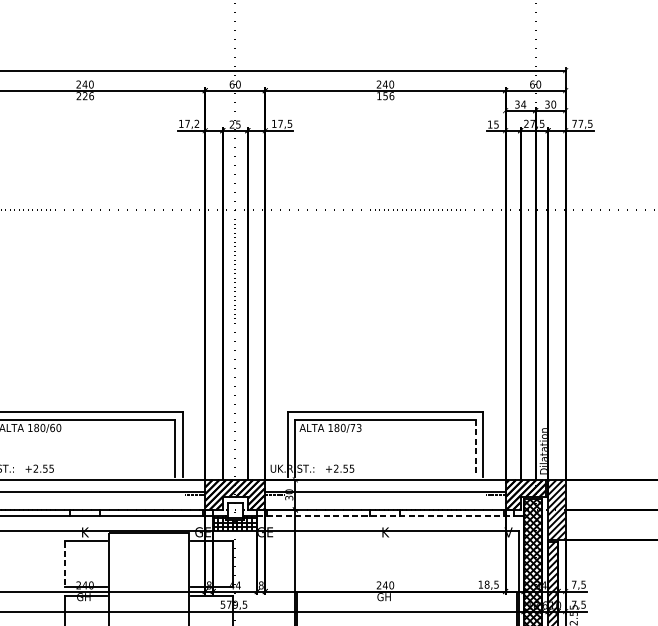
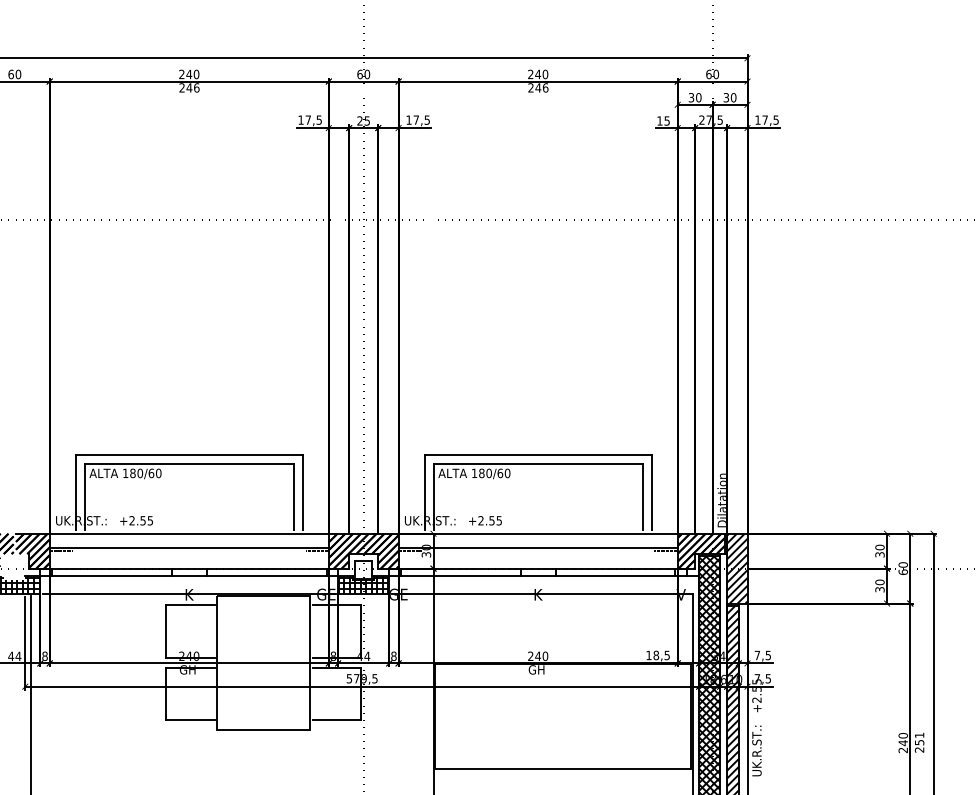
text: (85, 95) -> (189, 87), 226 -> 246
text: (382, 95) -> (534, 87), 156 -> 246
text: (523, 104) -> (698, 97), 34 -> 30
text: (196, 123) -> (318, 119), 17,2 -> 17,5
text: (574, 123) -> (757, 119), 77,5 -> 17,5
text: (355, 428) -> (503, 473), 180/73 -> 180/60
line: (475, 448) -> (642, 497), dashed -> solid
line: (385, 515) -> (538, 575), dashed -> solid
line: (65, 564) -> (166, 631), dashed -> solid

